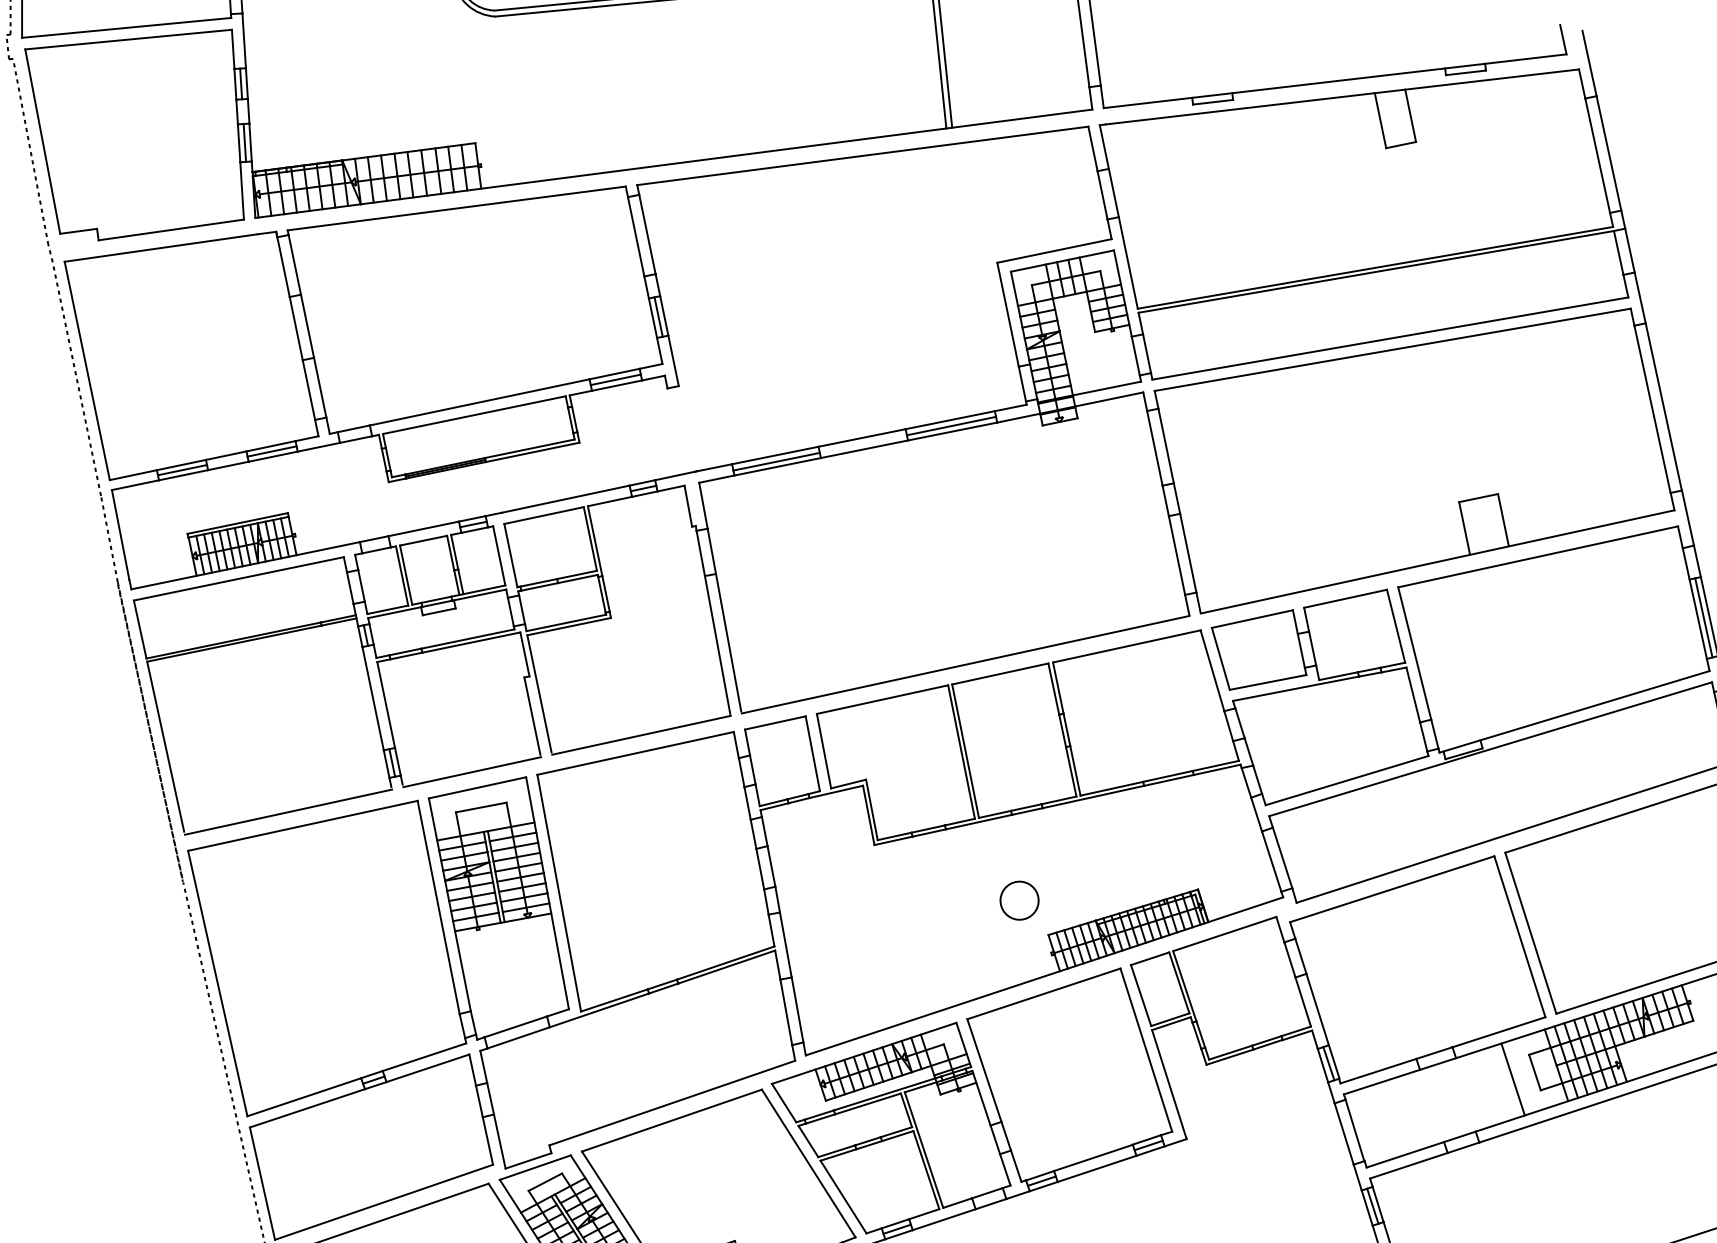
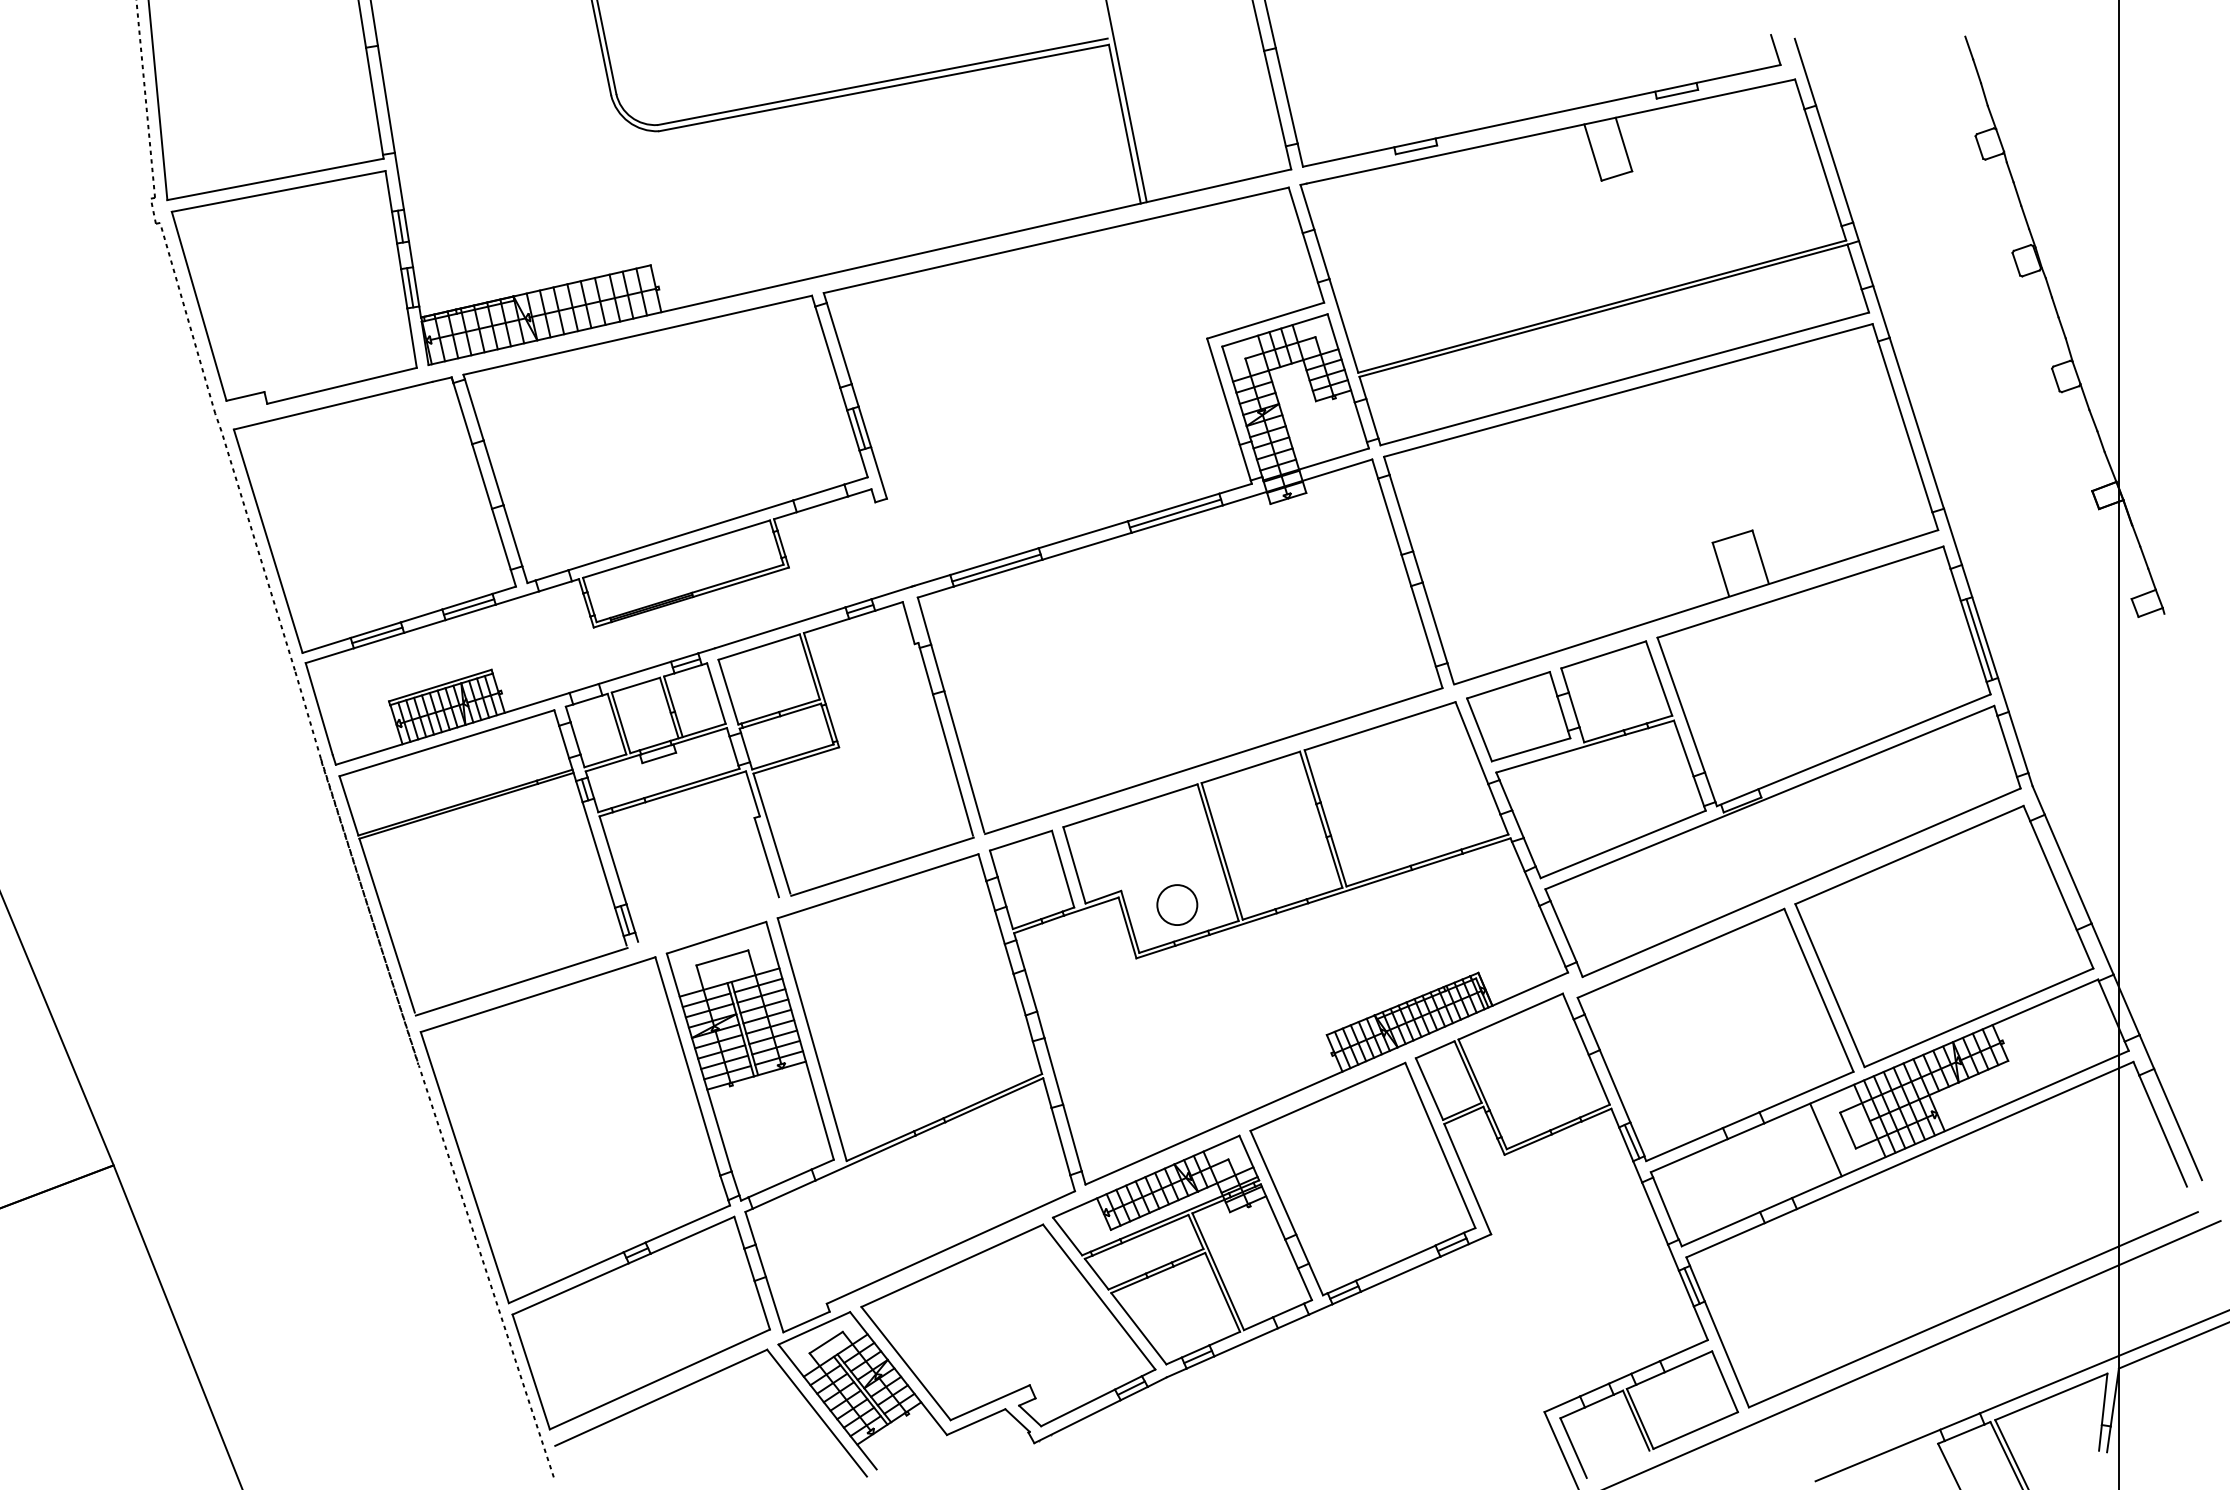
line: (615, 379) -> (820, 498), removed
line: (472, 771) -> (709, 921), removed
circle: (1019, 900) -> (1177, 904), moved

